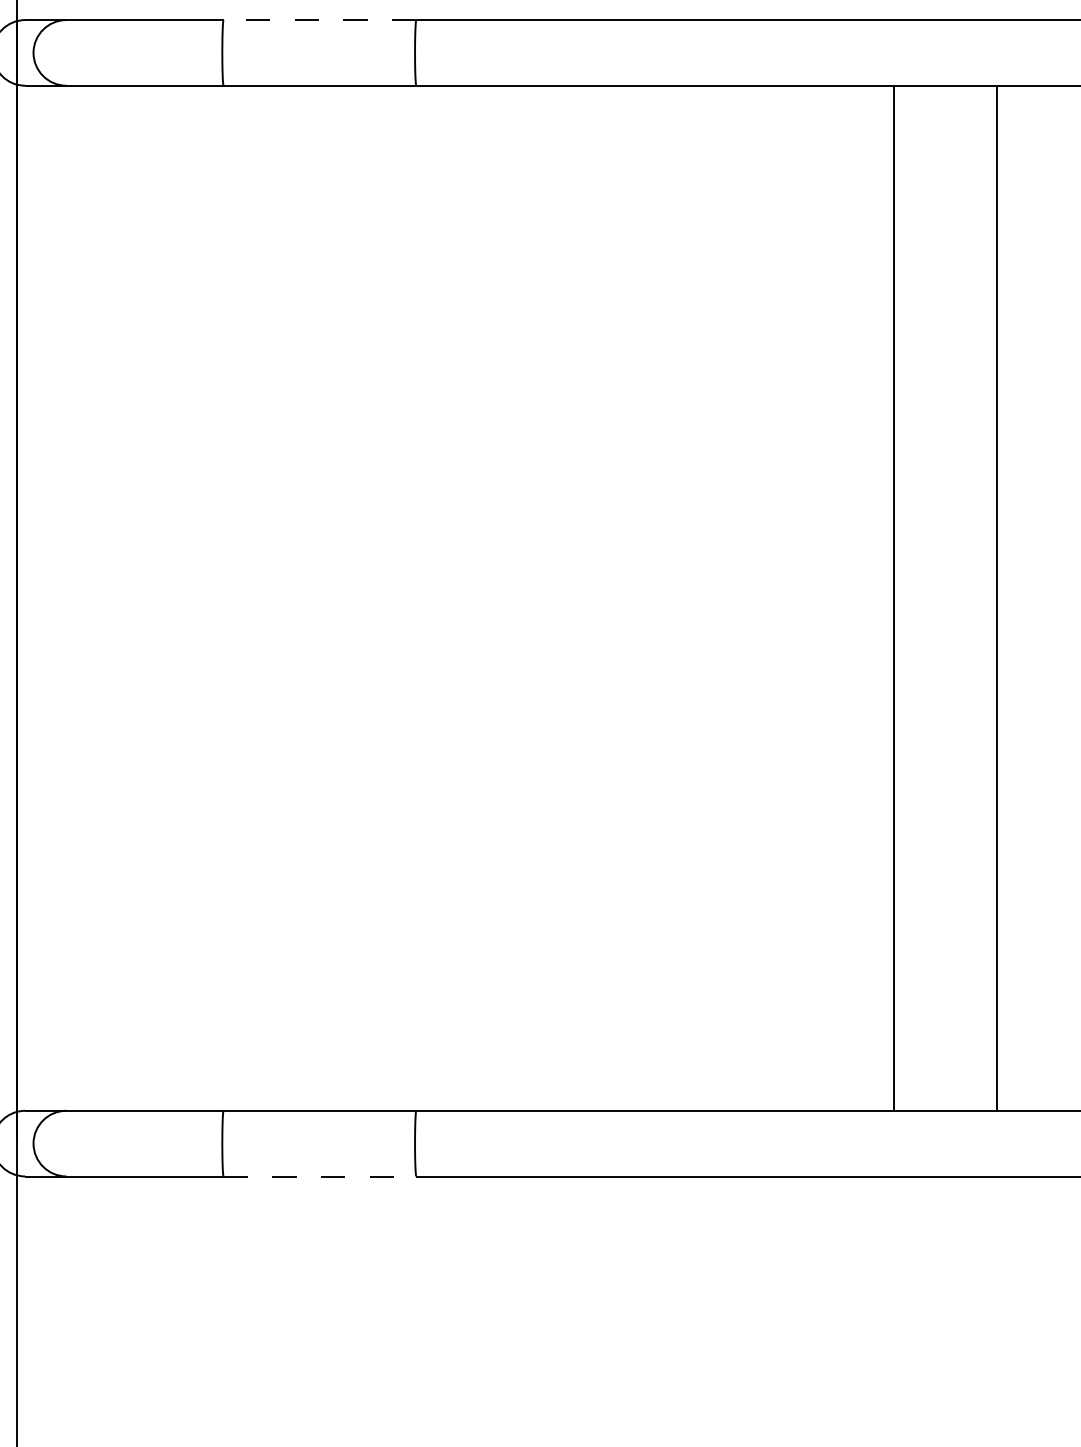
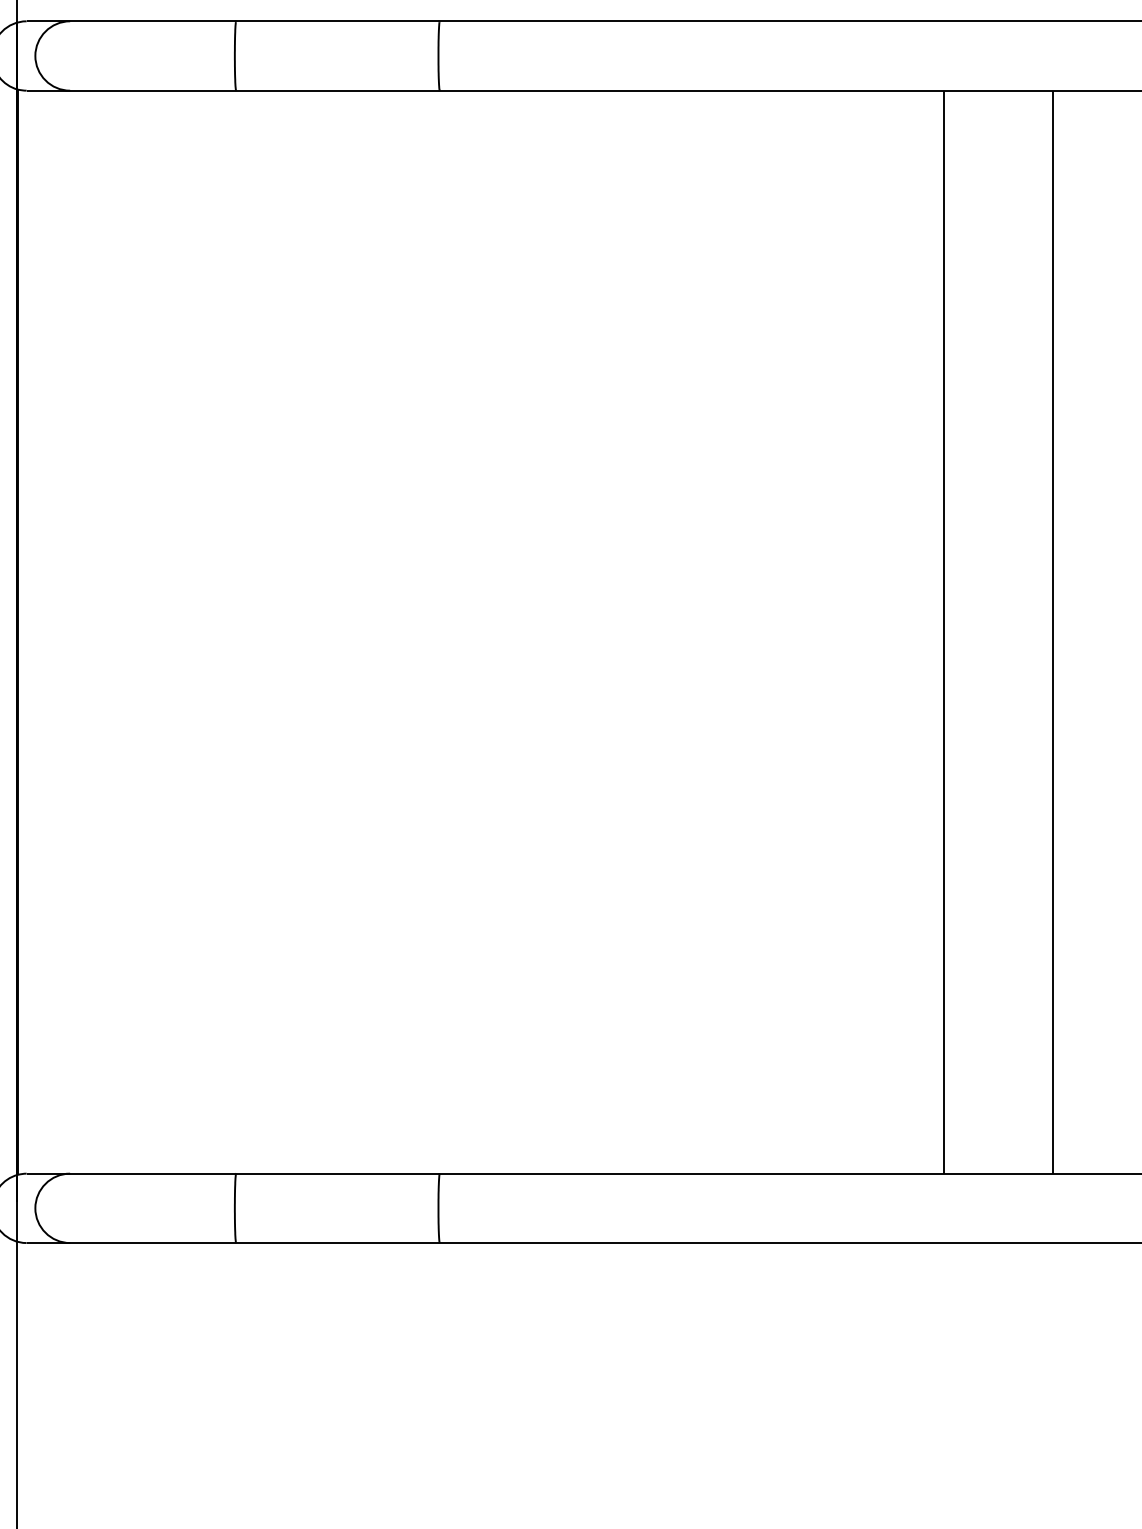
line: (320, 20) -> (338, 21), dashed -> solid
line: (320, 1176) -> (338, 1243), dashed -> solid

